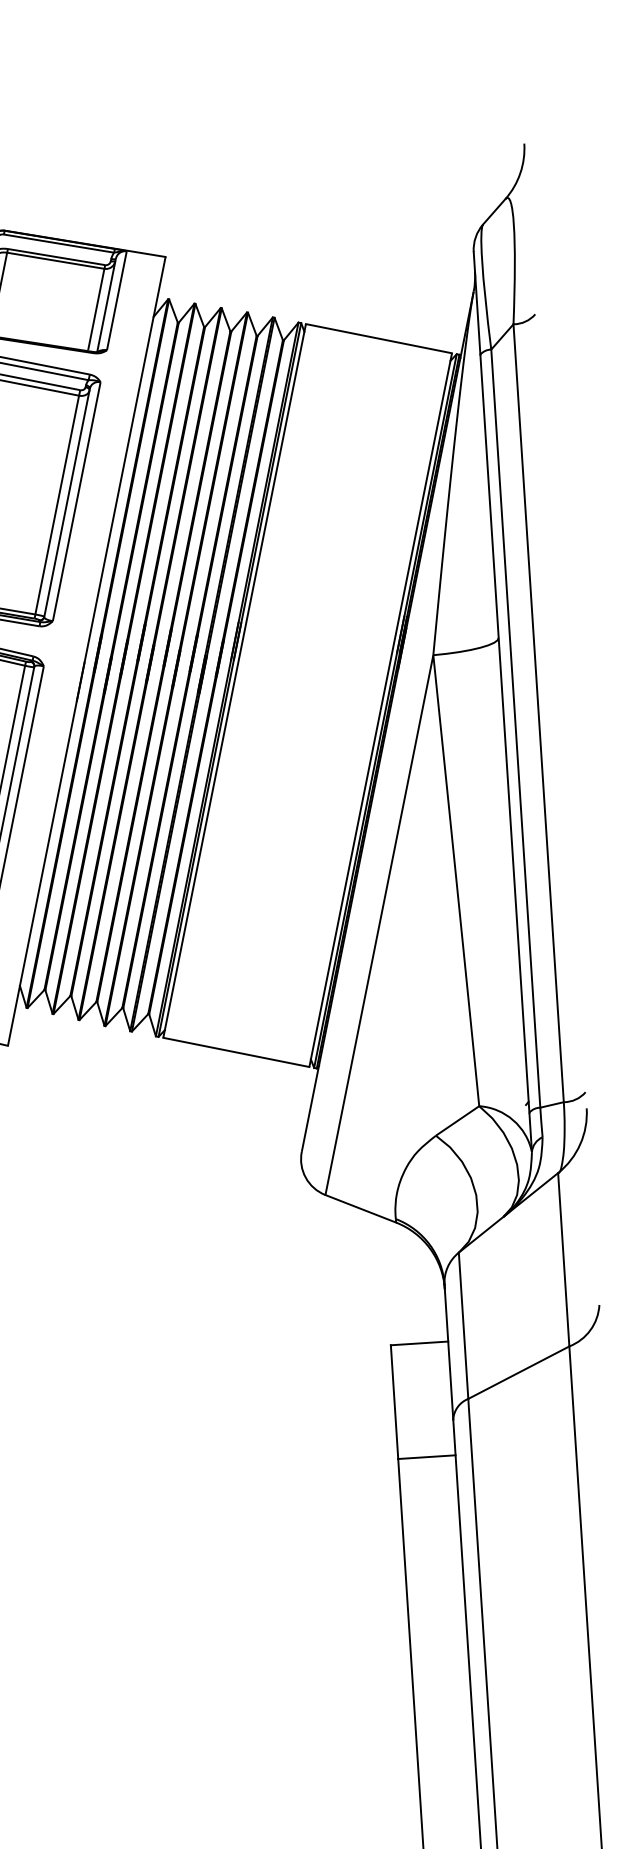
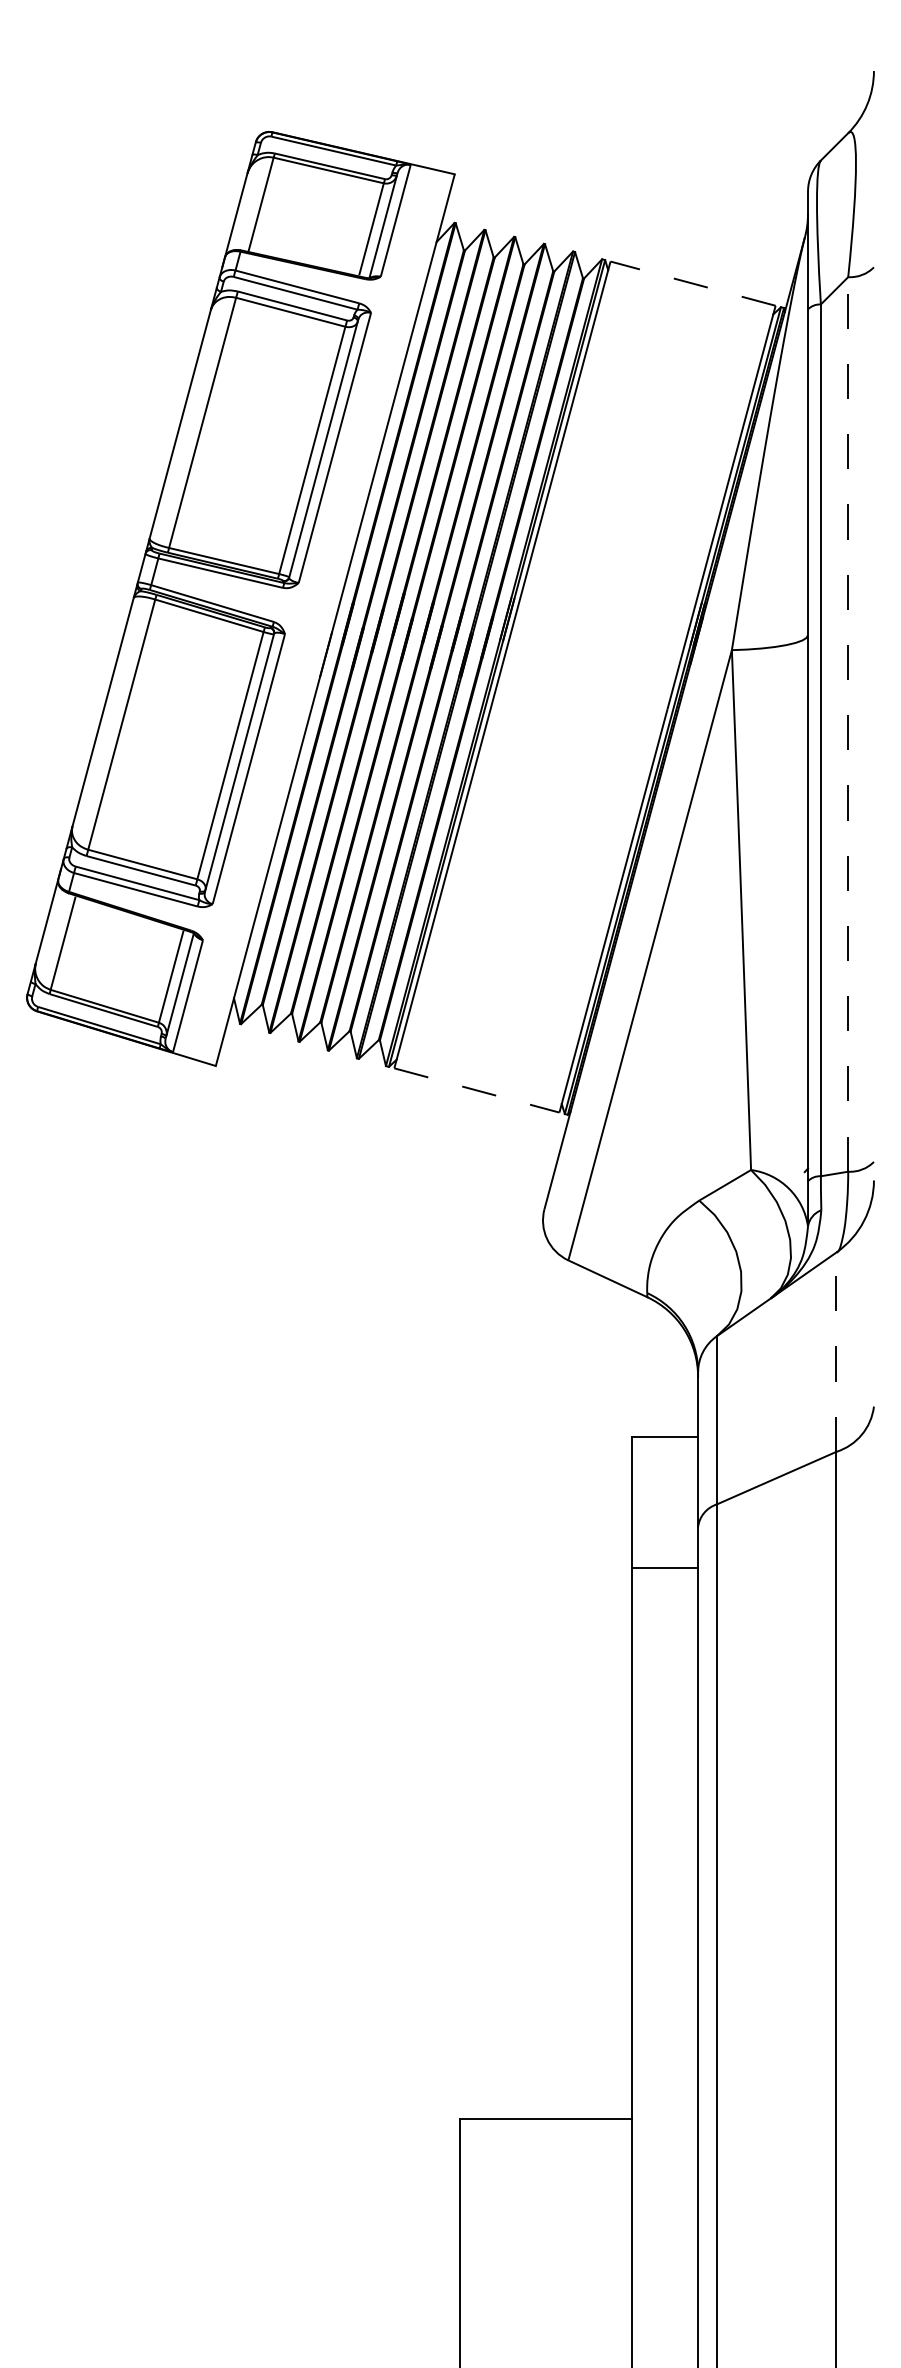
line: (378, 338) -> (692, 283), solid -> dashed
line: (538, 712) -> (848, 723), solid -> dashed
line: (236, 1052) -> (477, 1090), solid -> dashed
line: (563, 1260) -> (836, 1352), solid -> dashed

